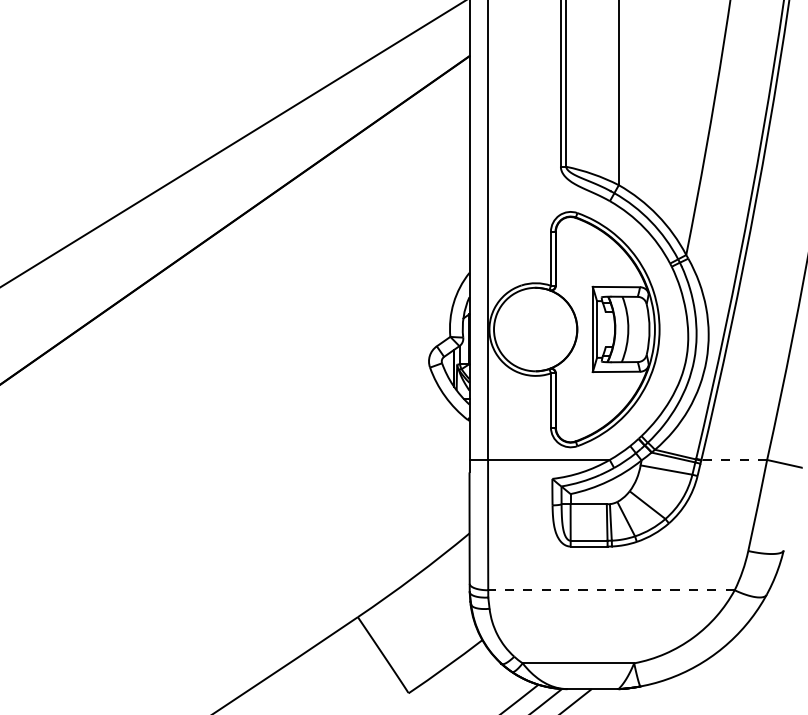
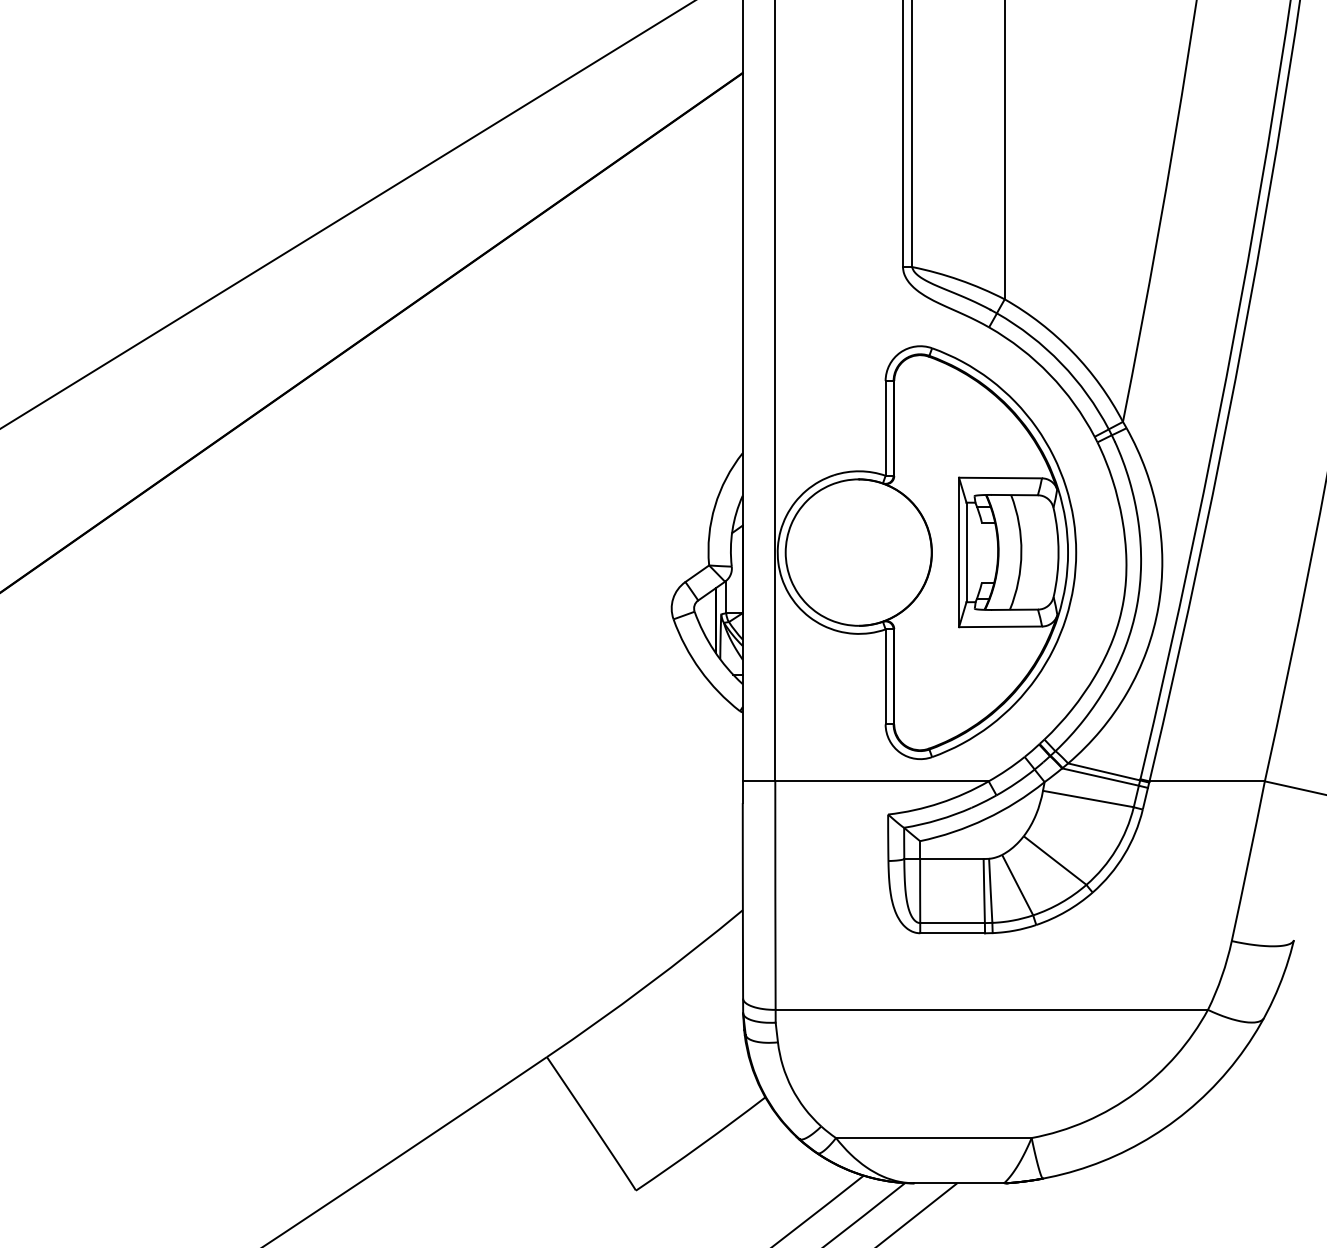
line: (734, 459) -> (1207, 780), dashed -> solid
line: (610, 590) -> (990, 1010), dashed -> solid

